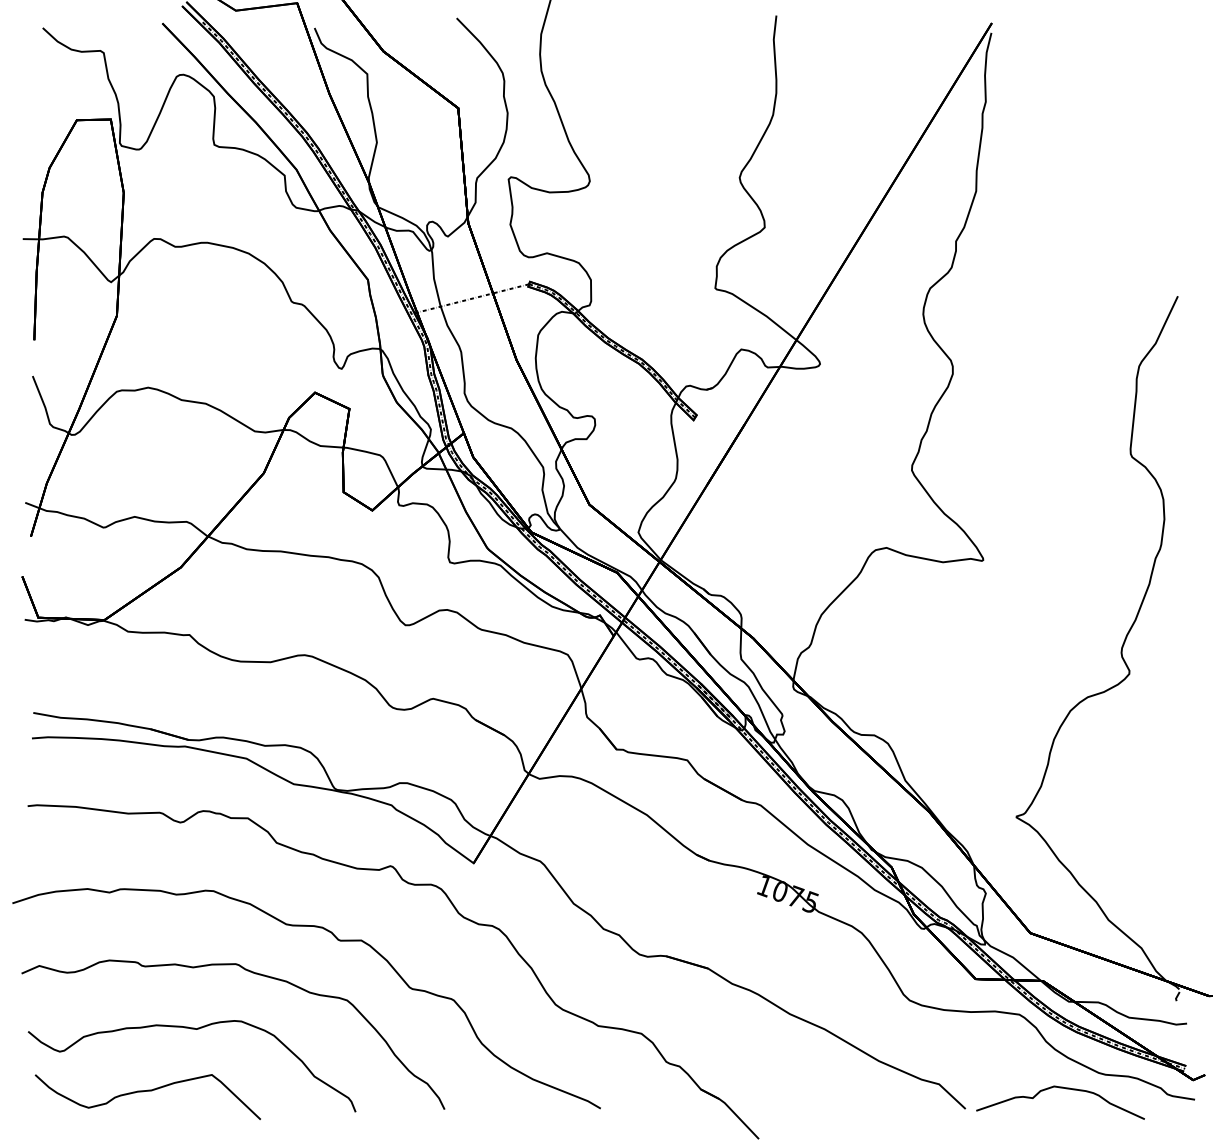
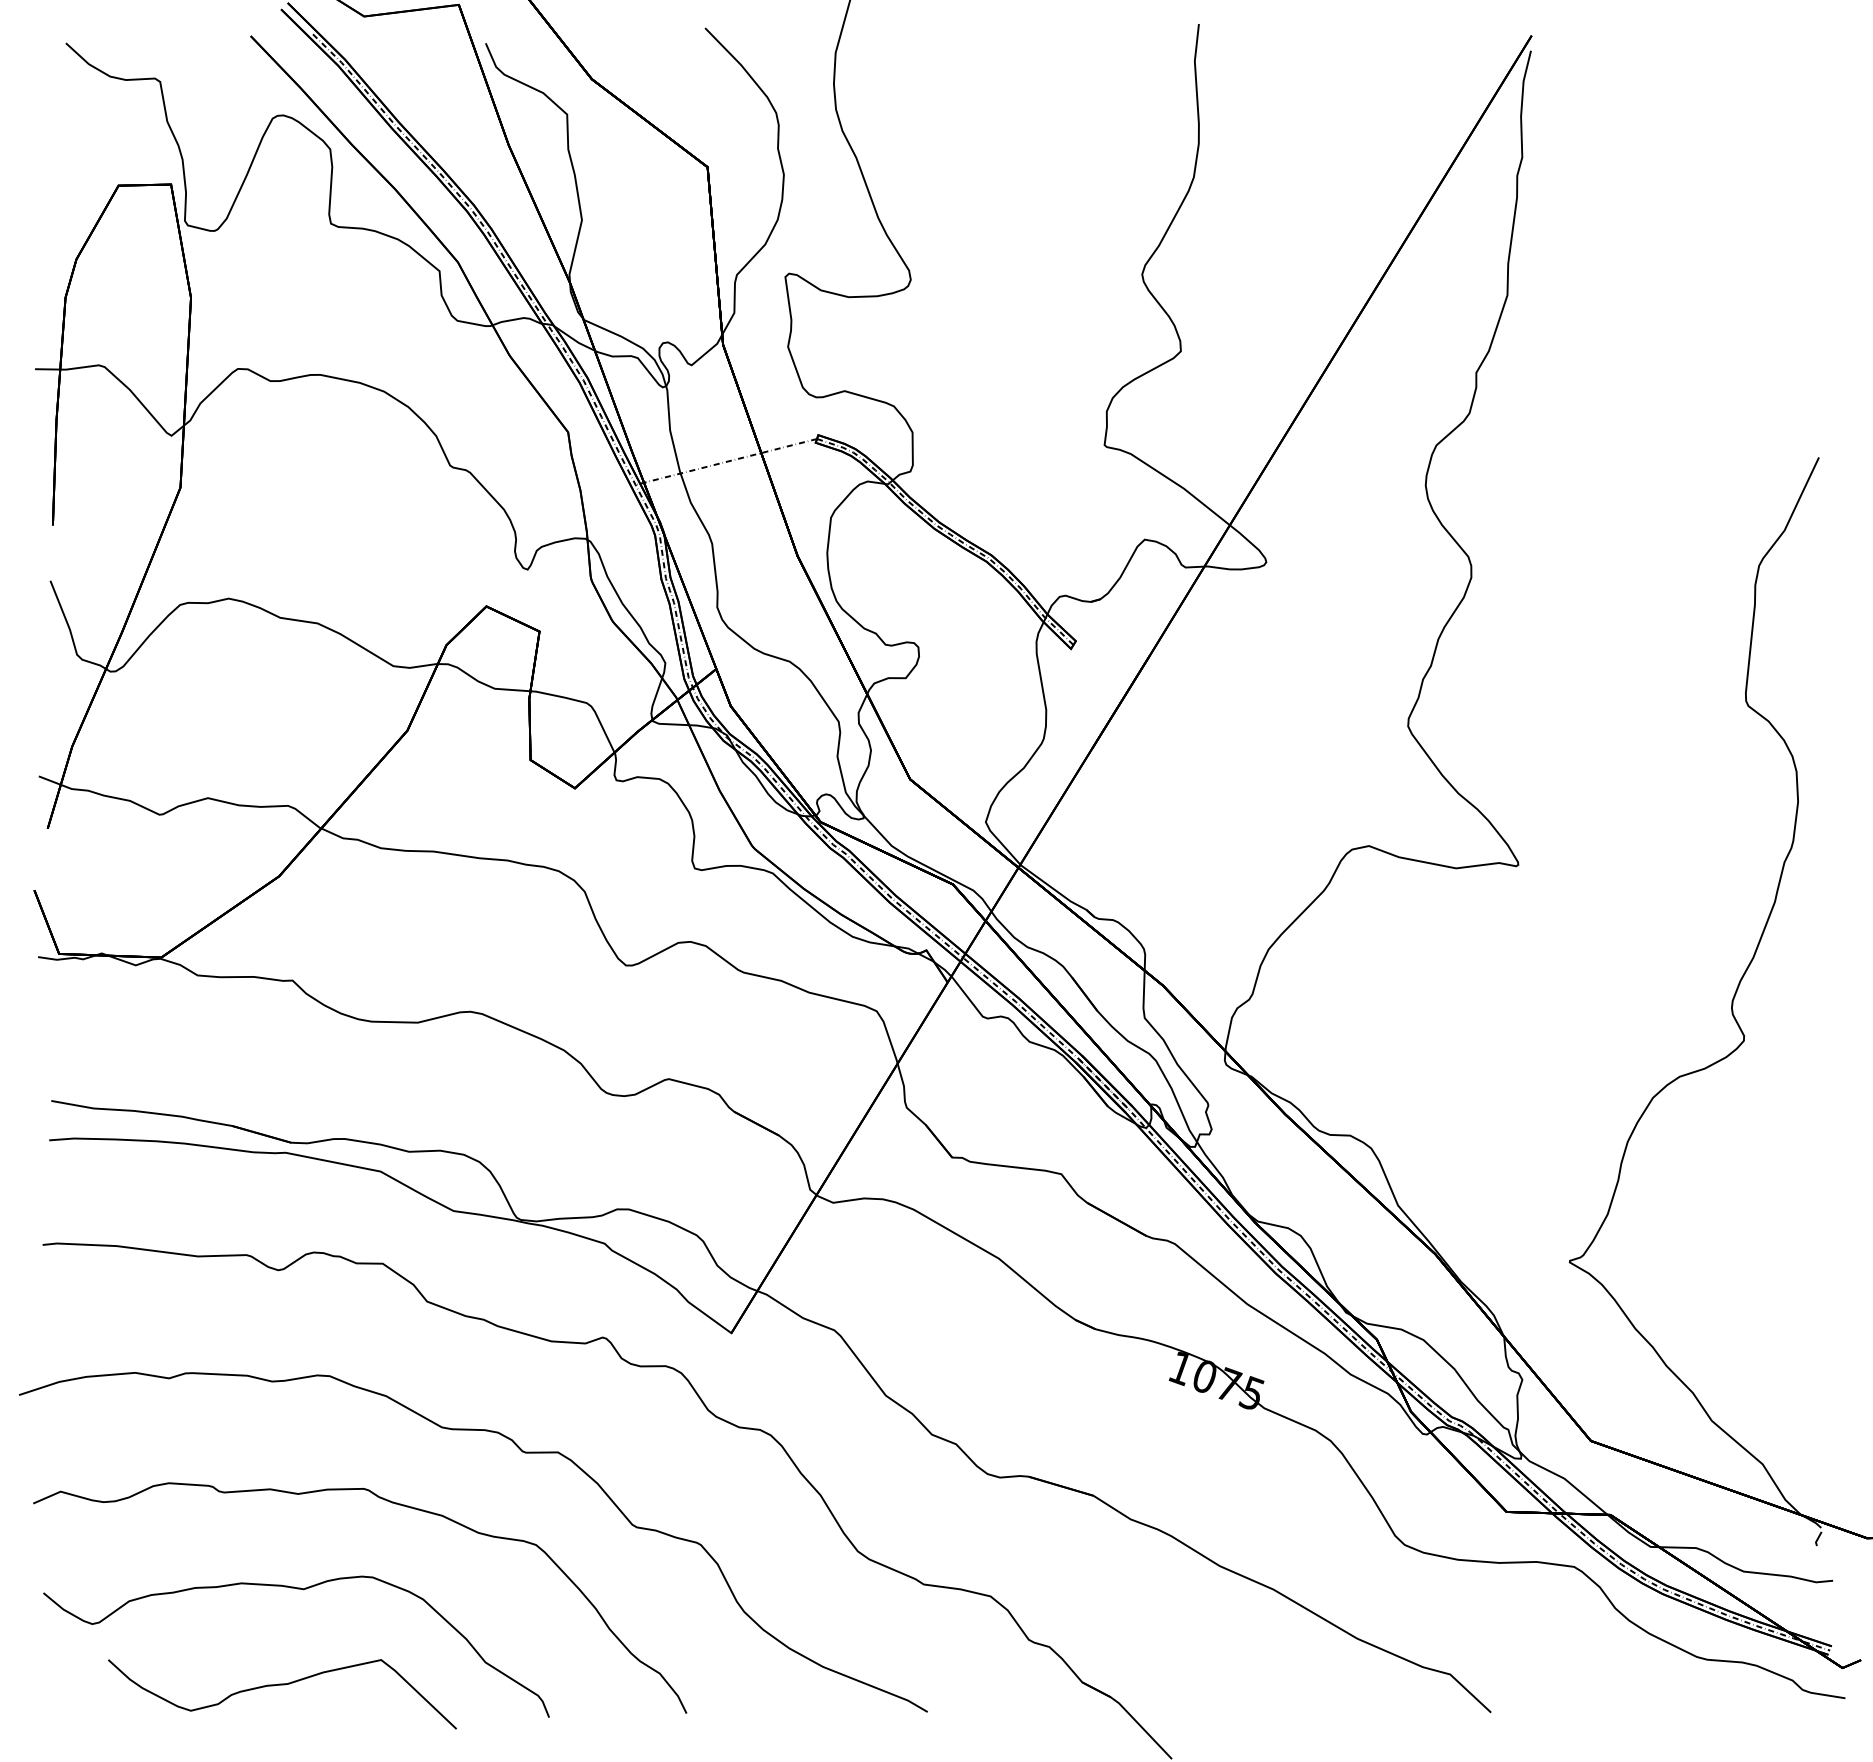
curve: (1060, 1088) -> (1637, 1680), removed
curve: (147, 1091) -> (281, 1685), moved

